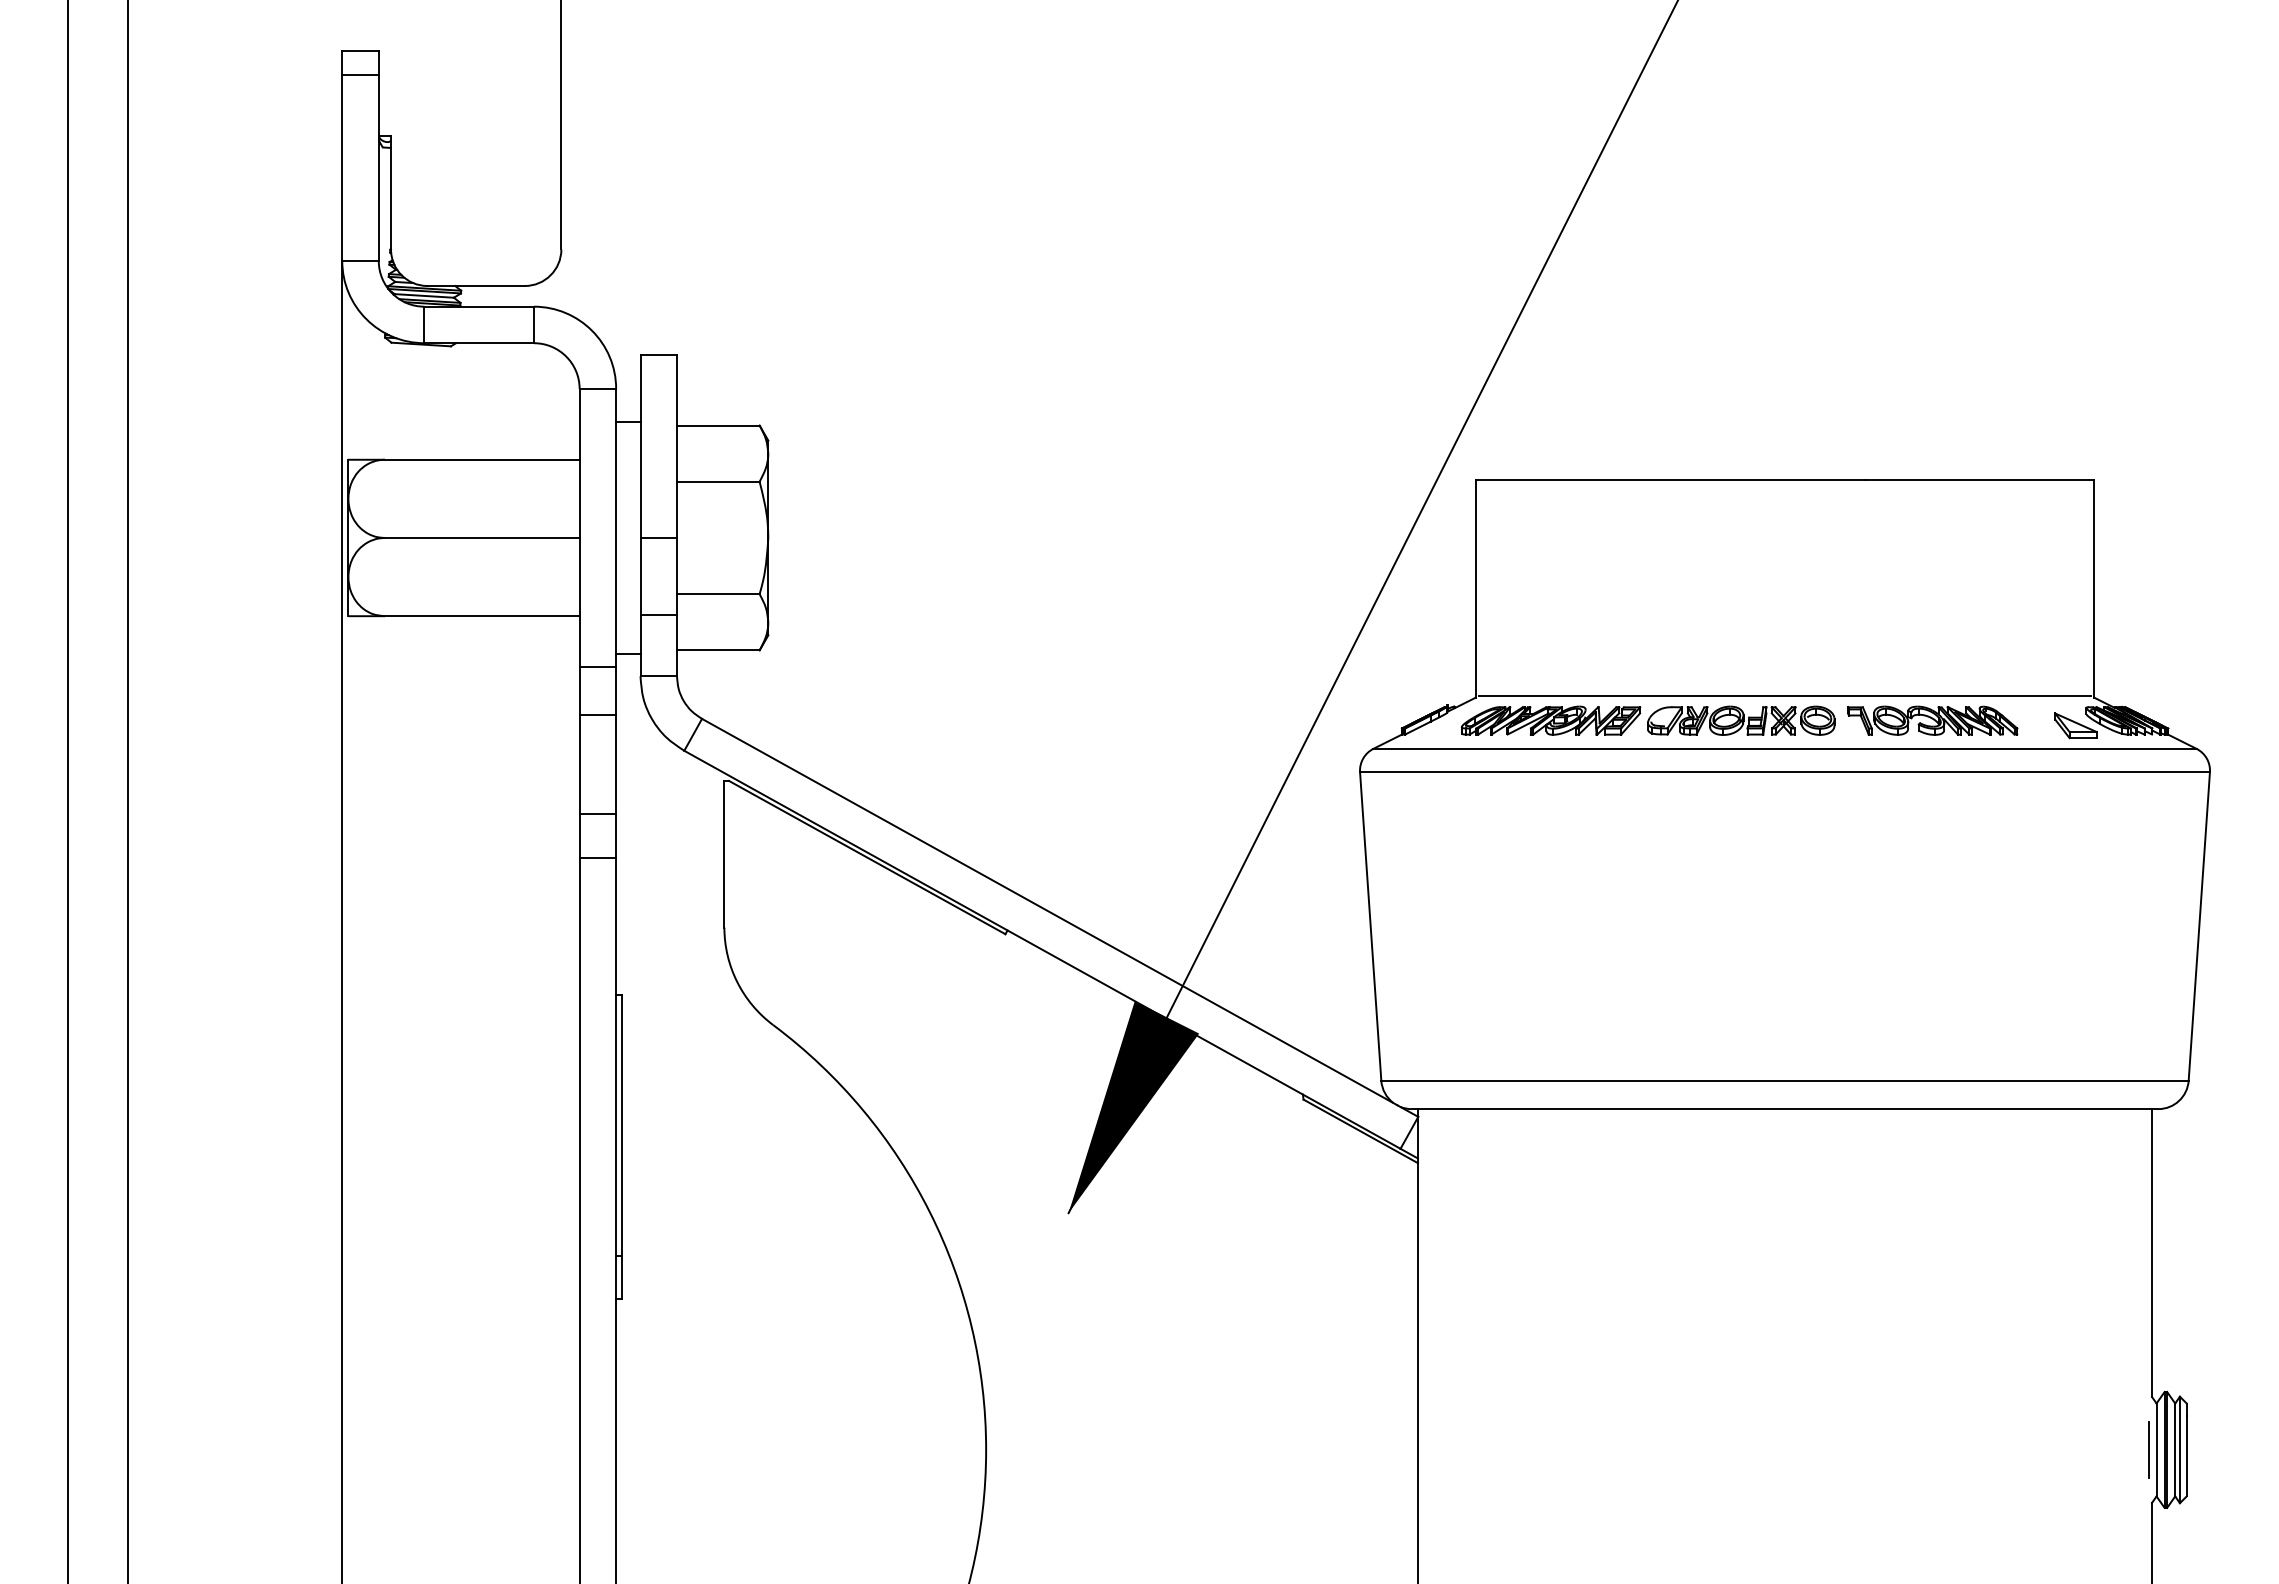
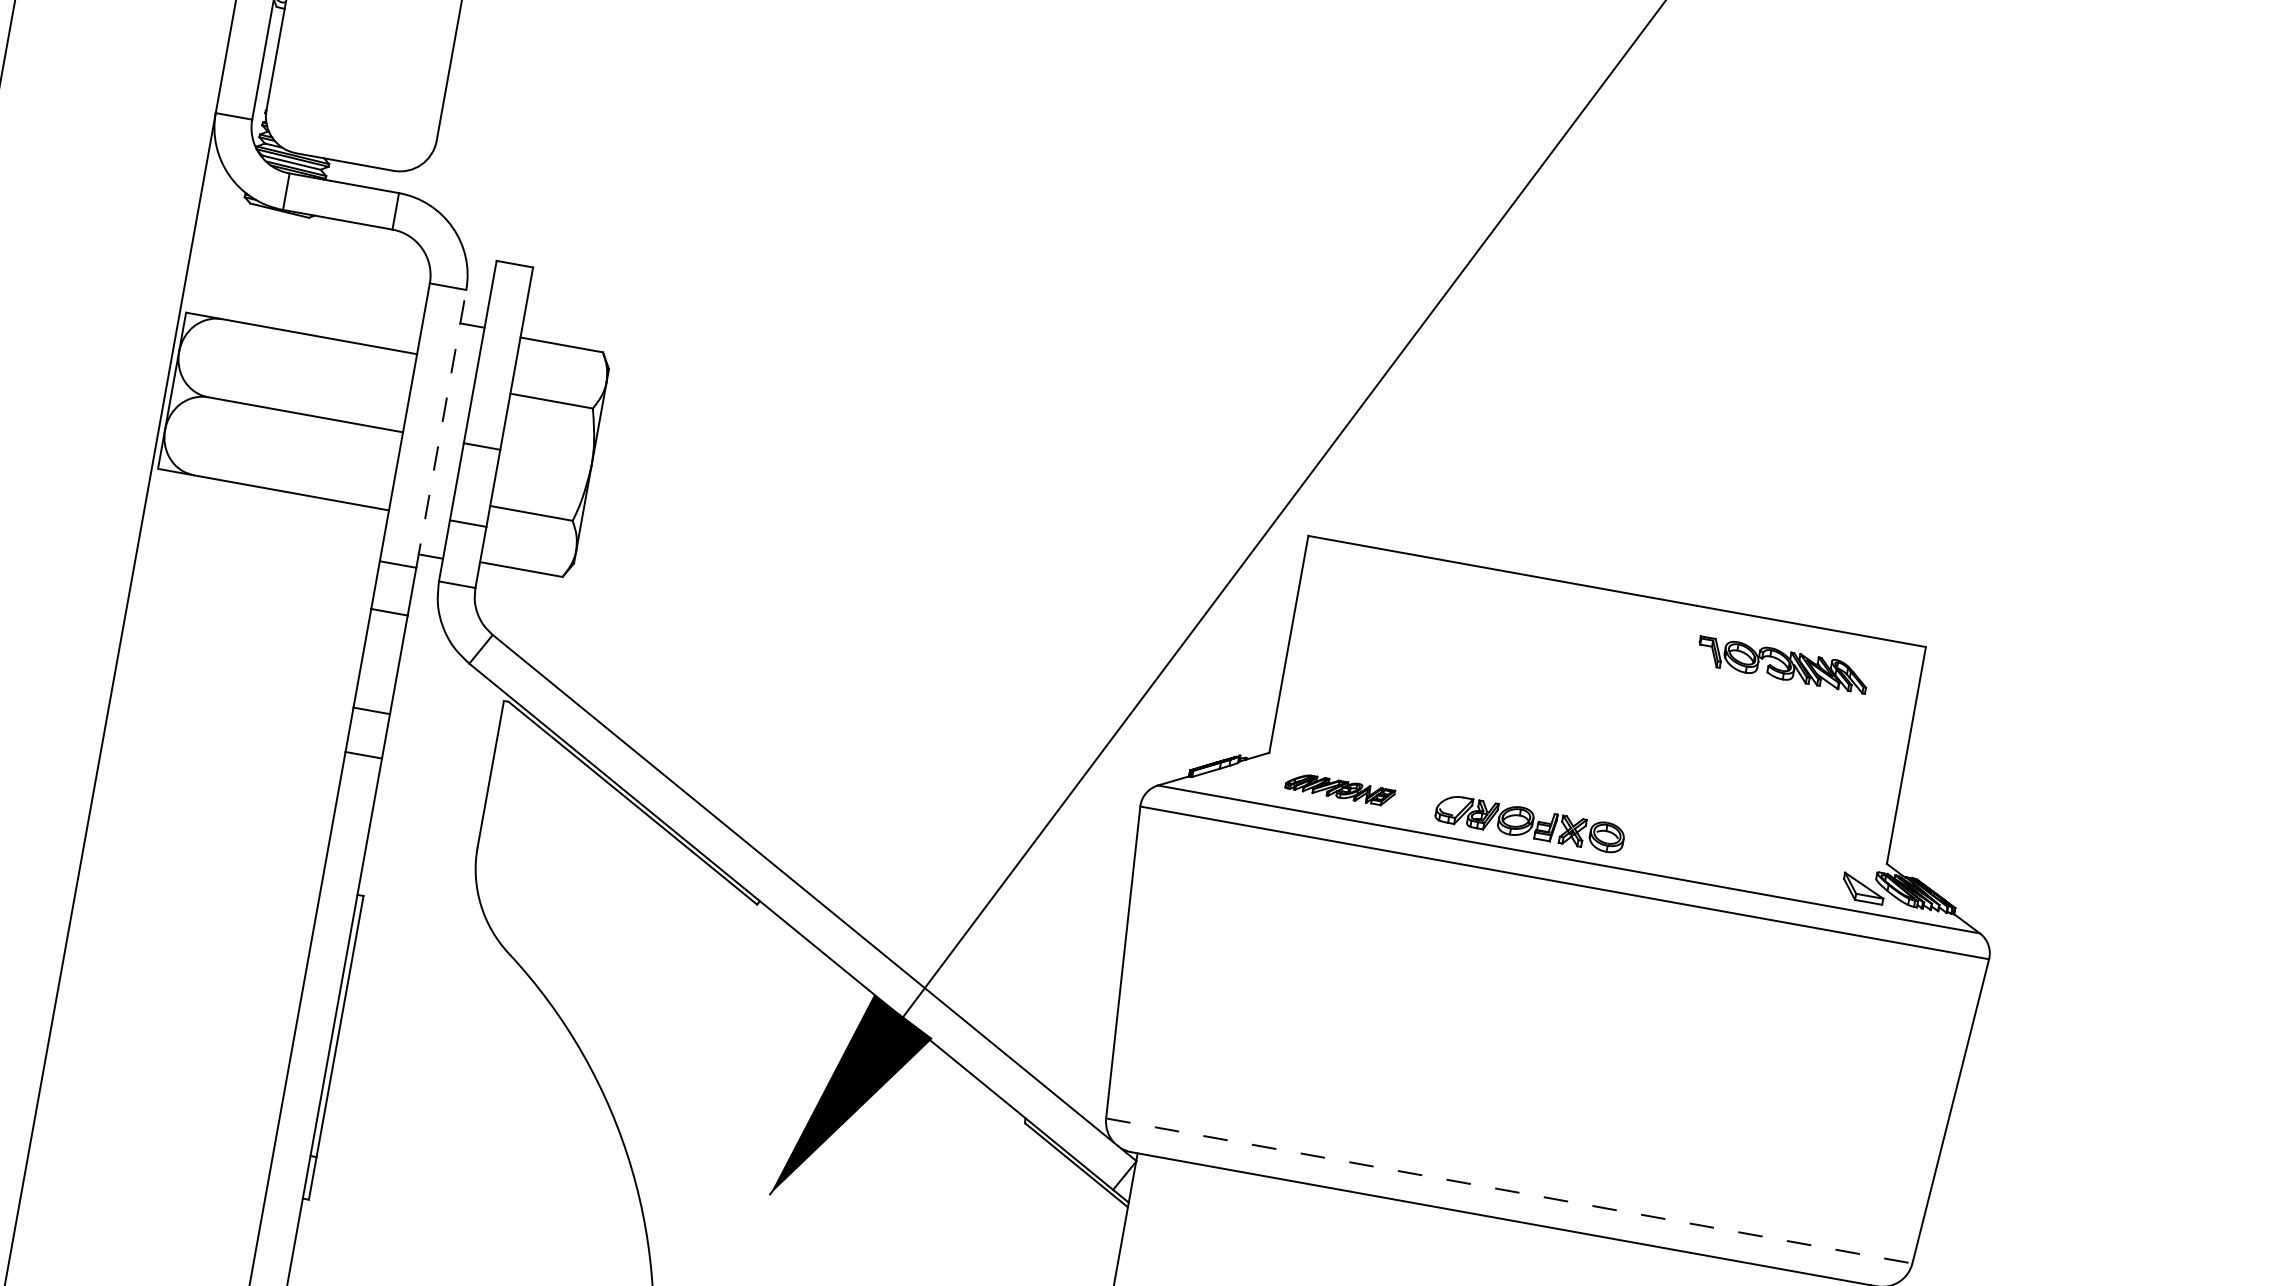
line: (616, 527) -> (441, 428), solid -> dashed
line: (1784, 696) -> (1577, 807), removed
part: (1550, 720) -> (1339, 789), size x0.6
part: (1932, 720) -> (1782, 664), moved
line: (1785, 1080) -> (1509, 1190), solid -> dashed

